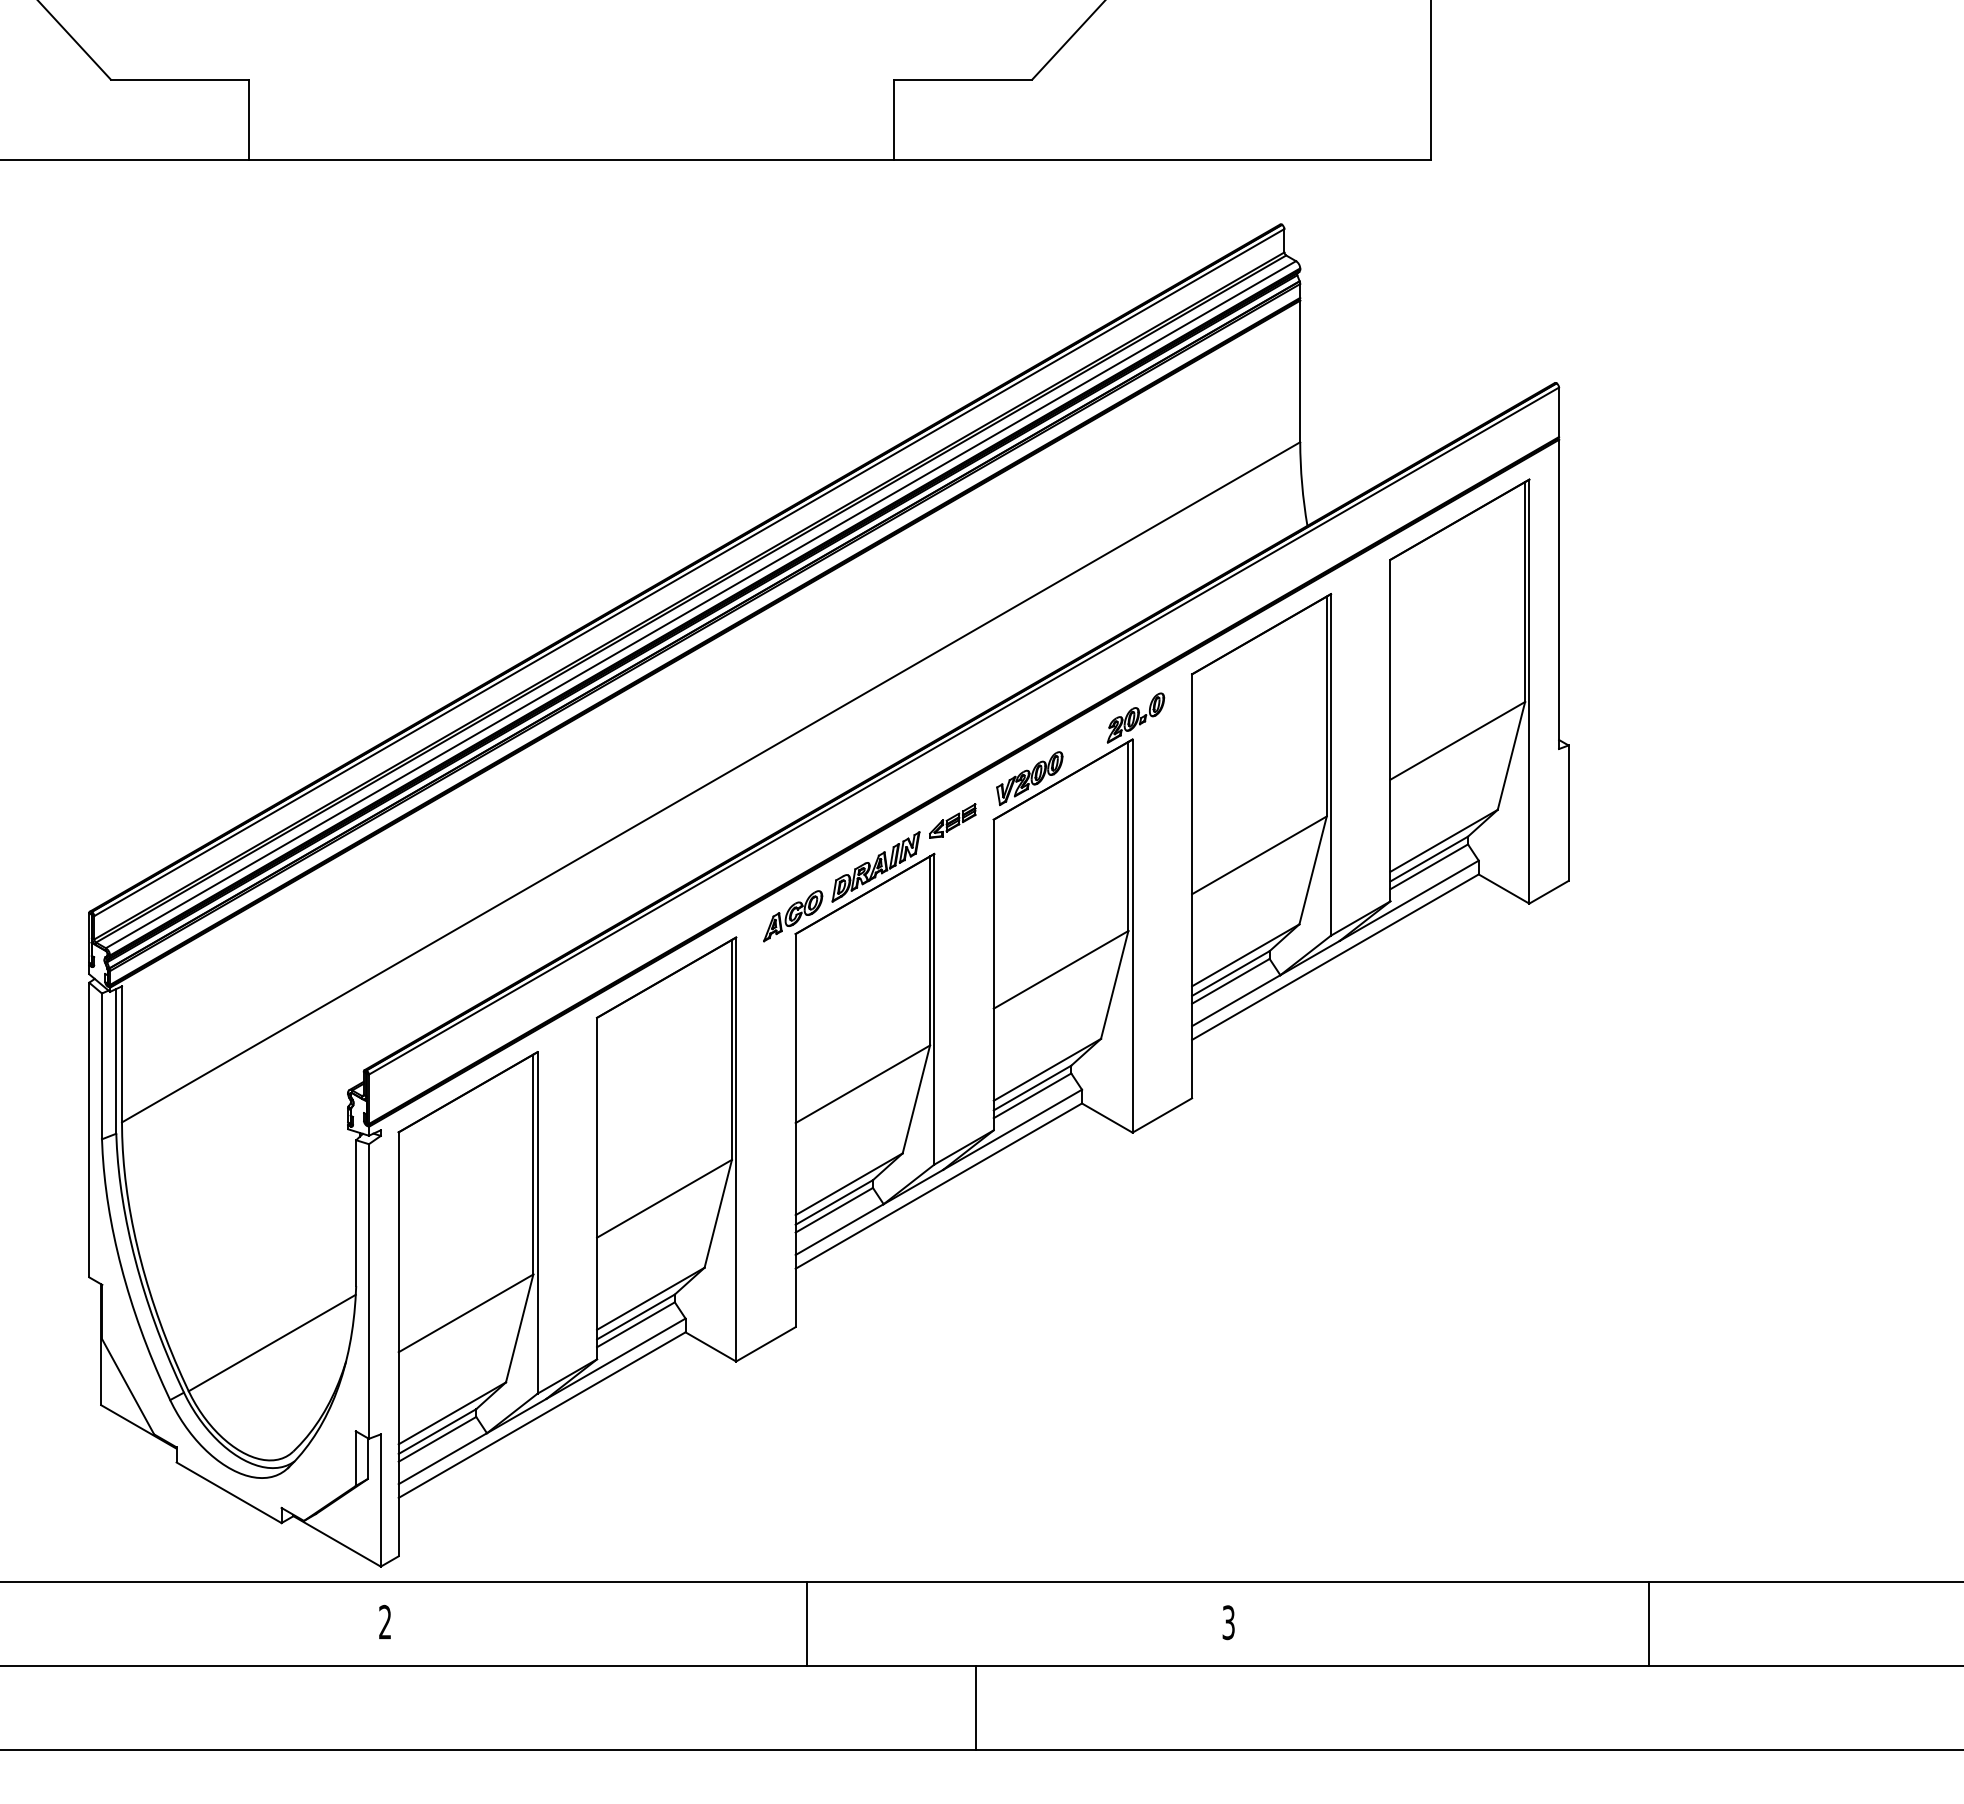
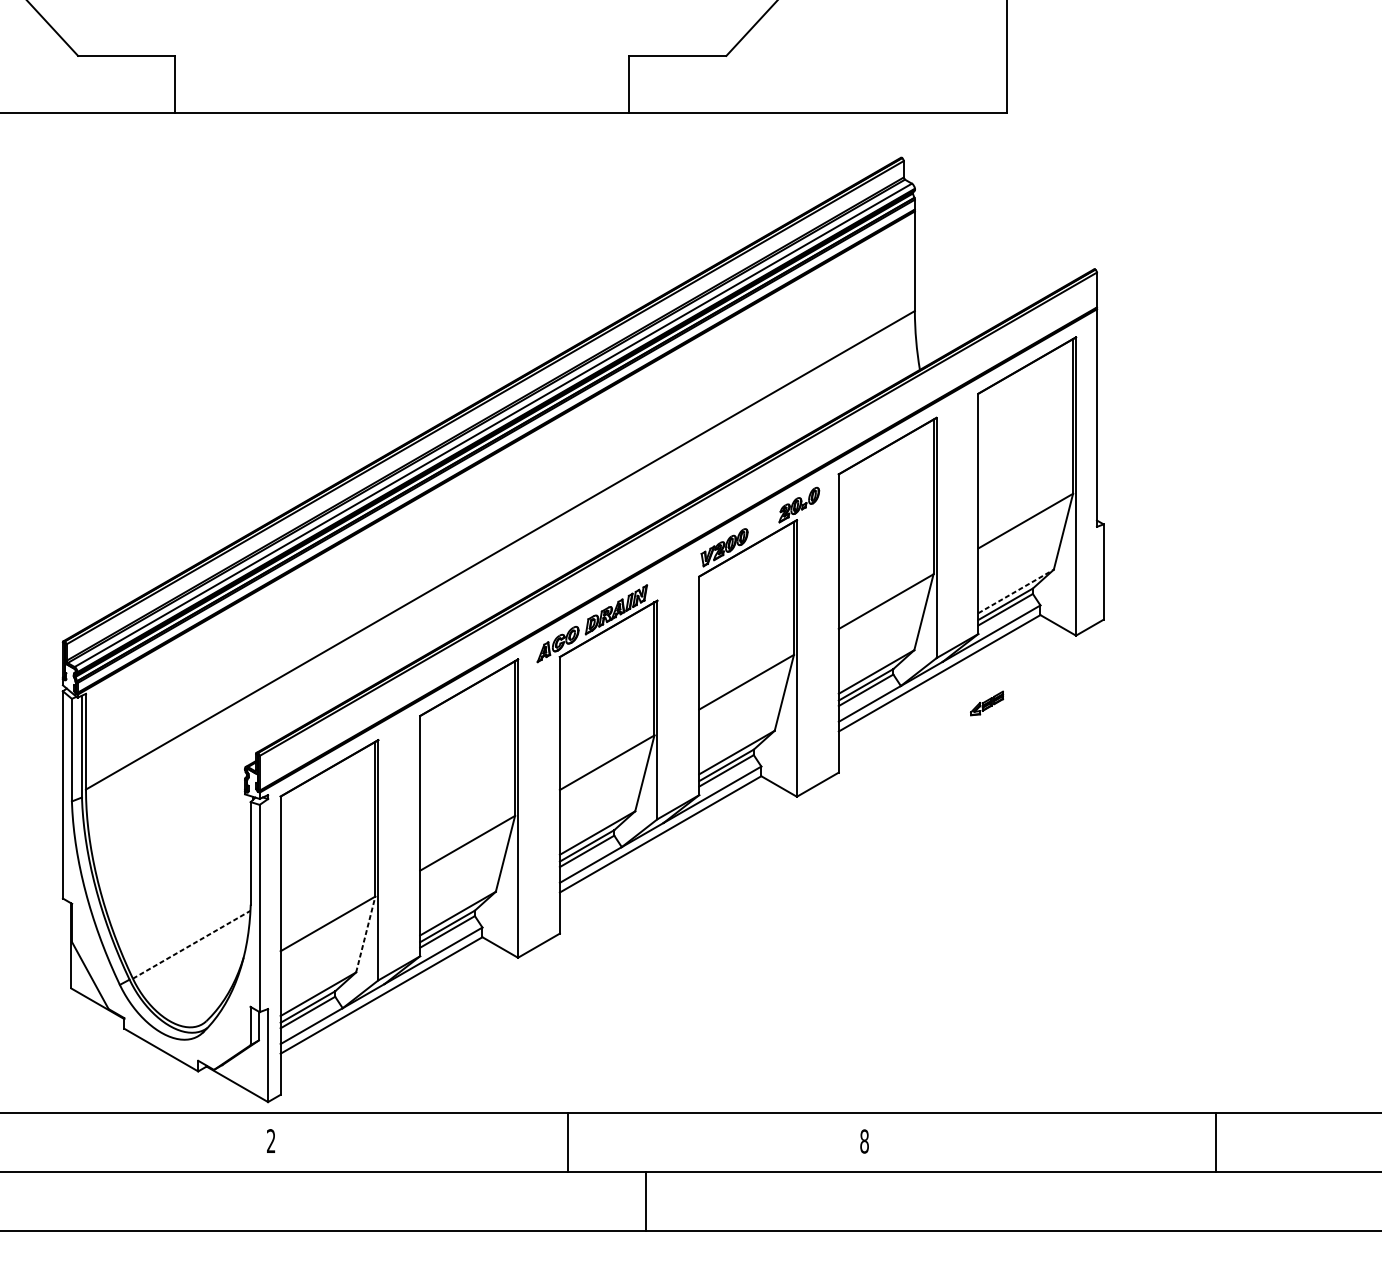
part: (952, 820) -> (986, 703), moved
line: (1444, 840) -> (1016, 591), solid -> dashed
line: (519, 1328) -> (365, 934), solid -> dashed
line: (272, 1342) -> (191, 944), solid -> dashed
text: (1228, 1622) -> (864, 1141), 3 -> 8
line: (1648, 1623) -> (1216, 1142), moved
line: (975, 1707) -> (646, 1201), moved

